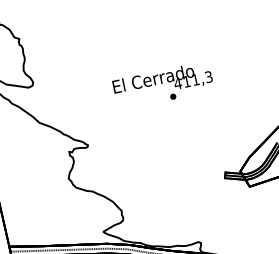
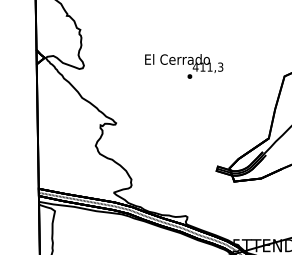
text: (163, 85) -> (184, 66), moved

